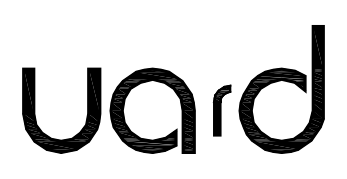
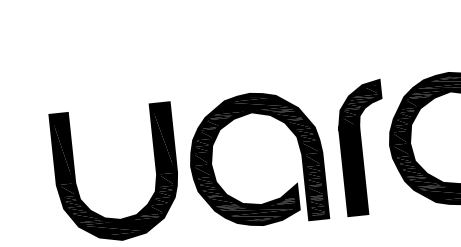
part: (221, 110) -> (362, 147), size x1.67

